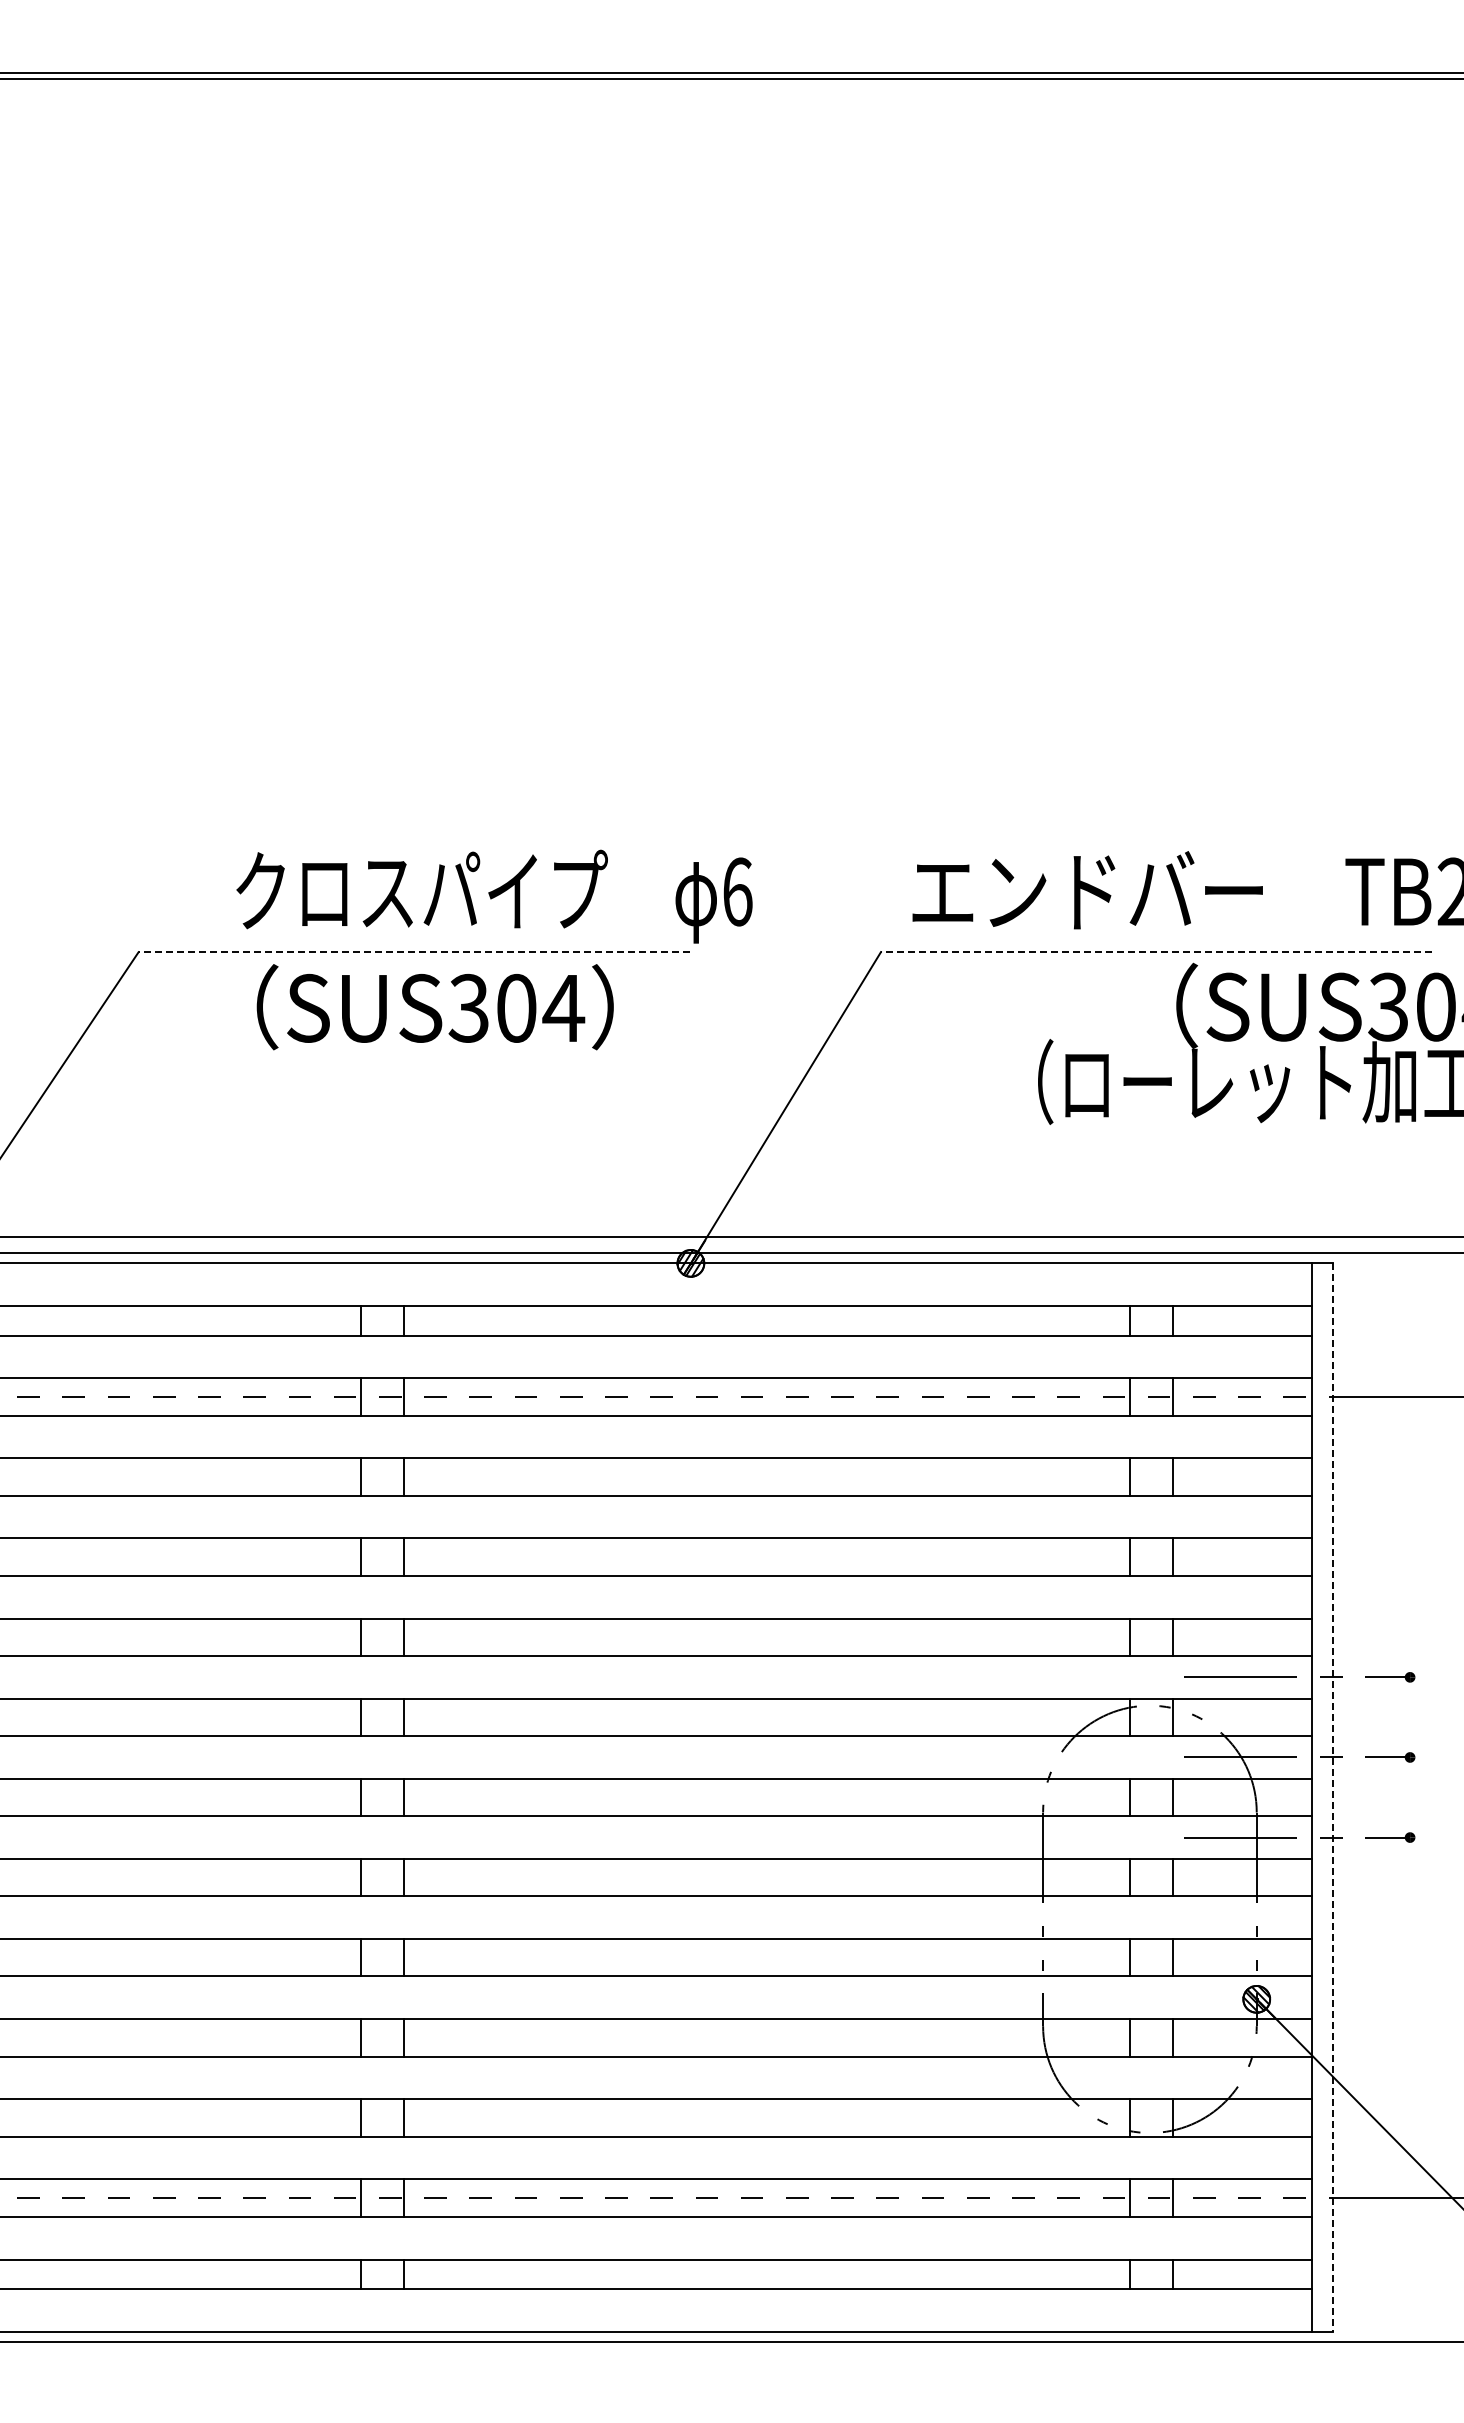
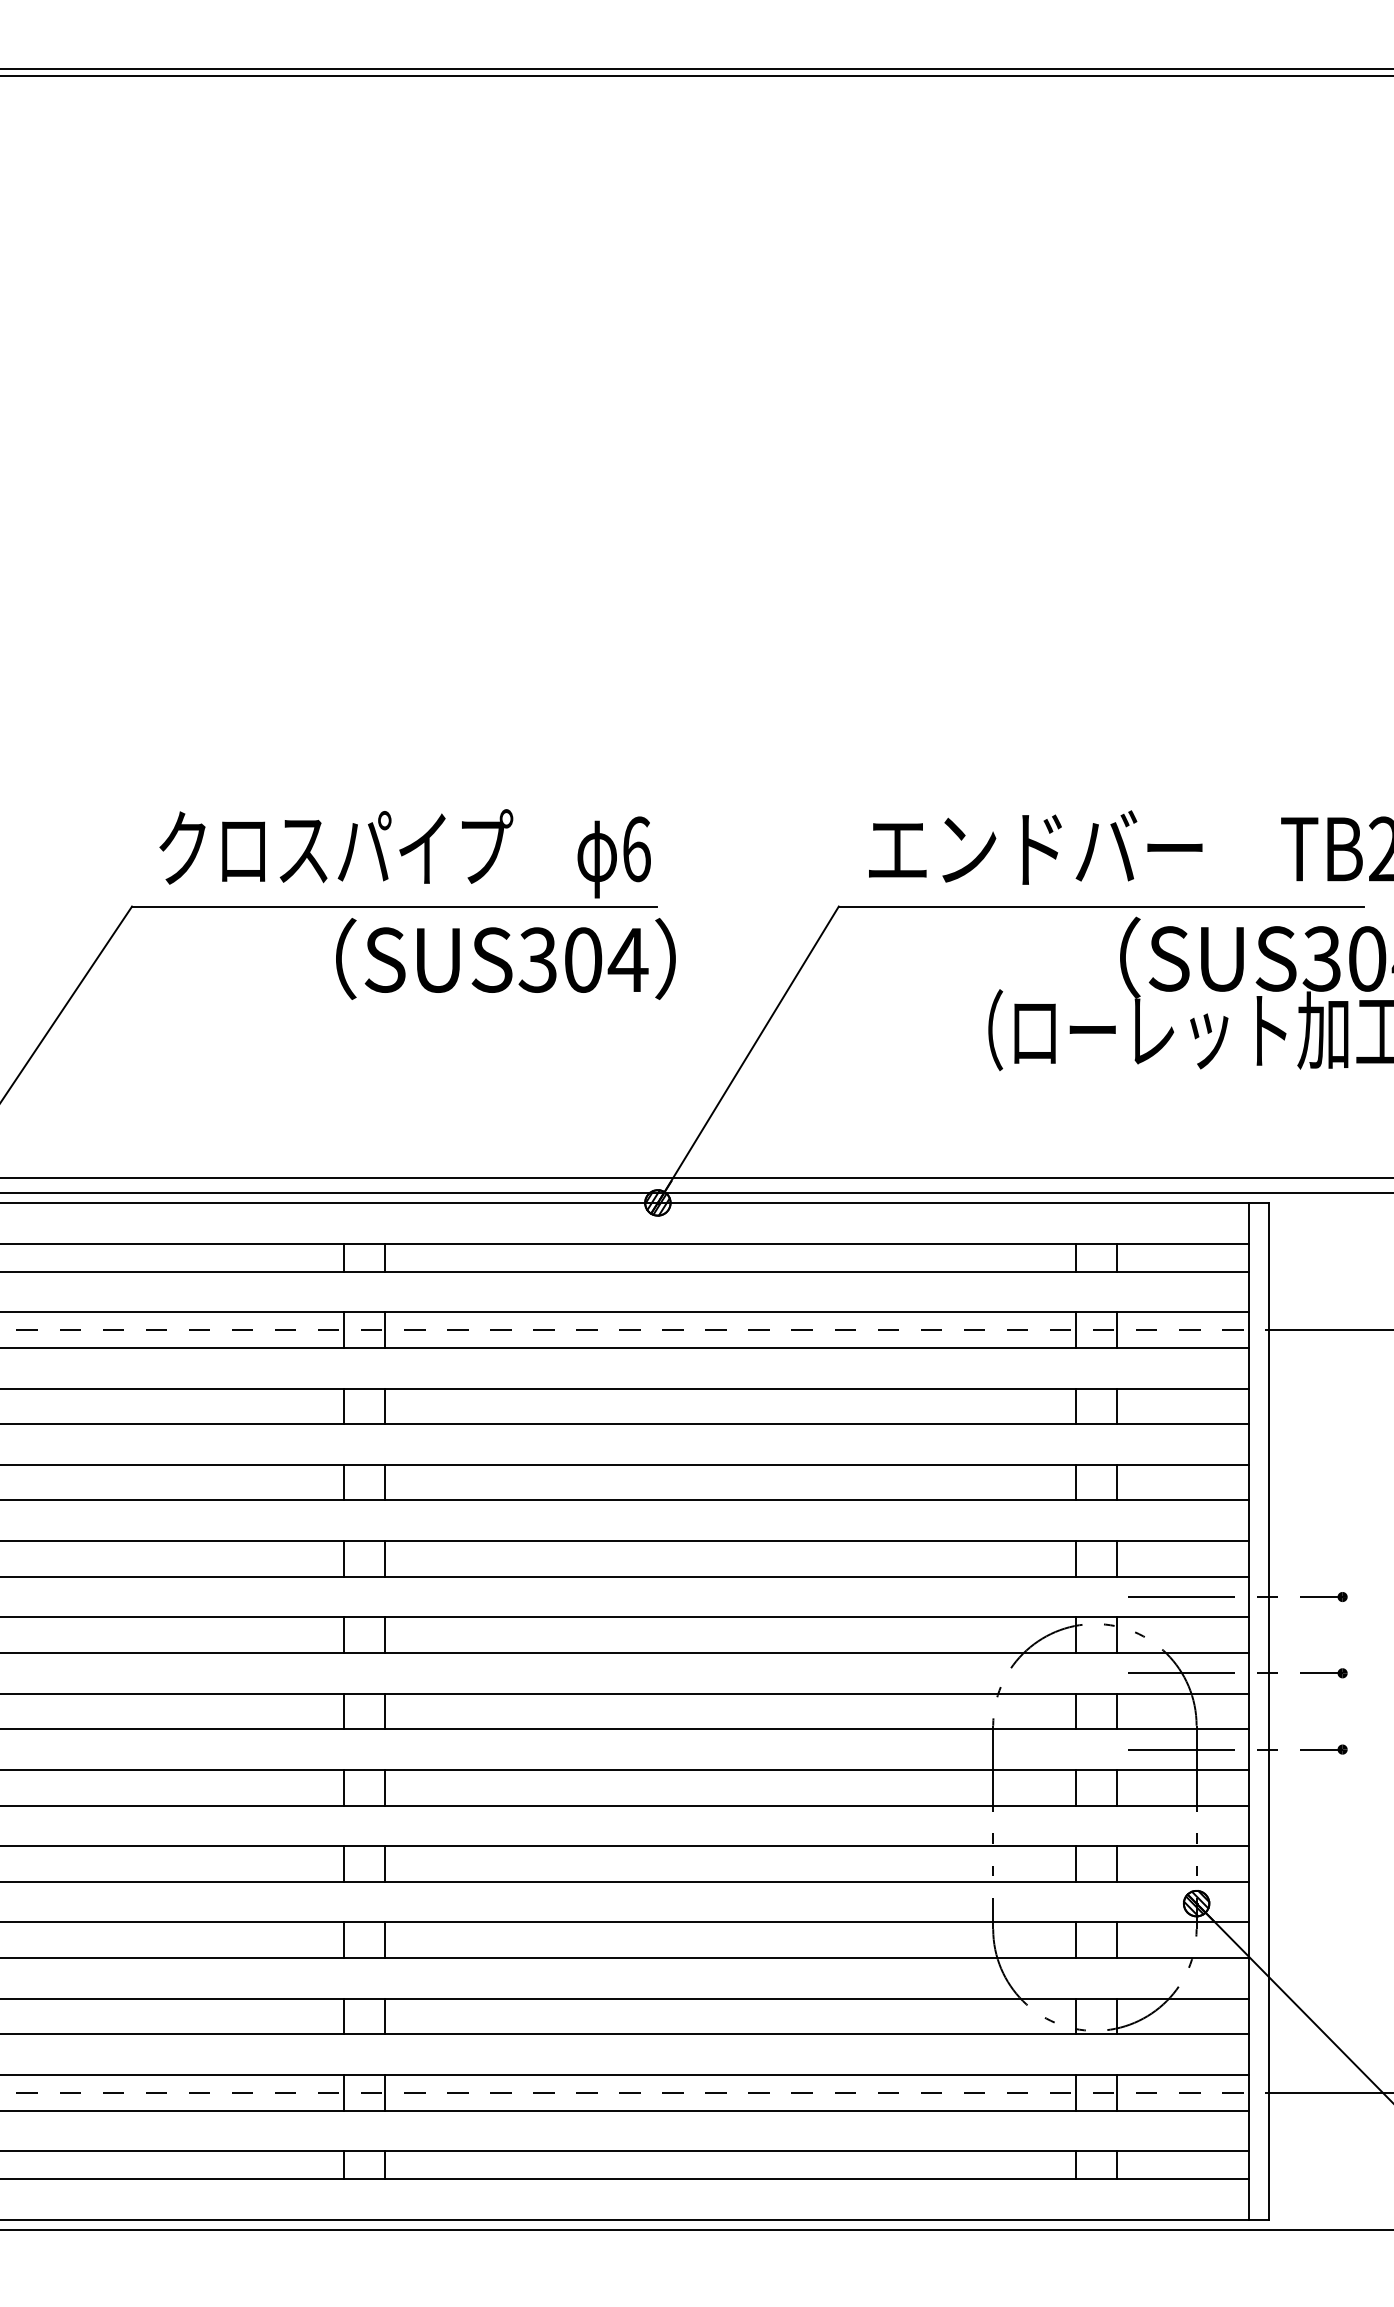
text: (494, 896) -> (405, 853), moved
line: (414, 952) -> (394, 906), dashed -> solid
line: (1156, 952) -> (1101, 906), dashed -> solid
text: (434, 1007) -> (505, 959), moved
line: (1333, 1798) -> (1269, 1712), dashed -> solid

